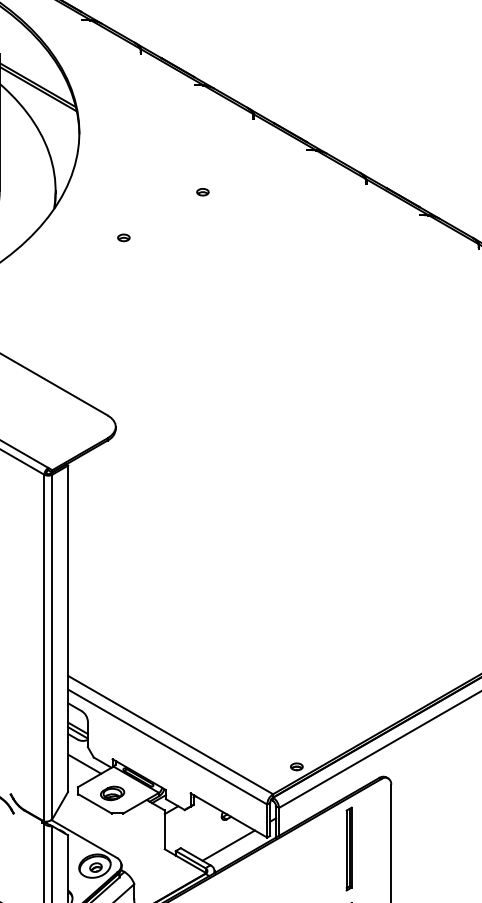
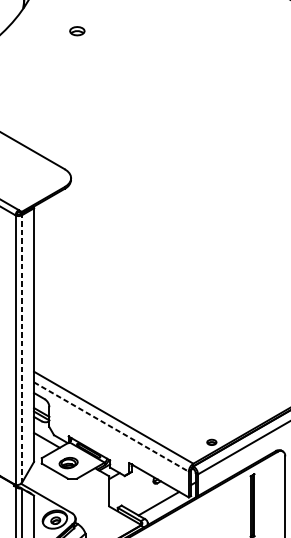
part: (123, 237) -> (77, 30), size x1.6
line: (52, 646) -> (21, 348), solid -> dashed
line: (167, 747) -> (111, 427), solid -> dashed

